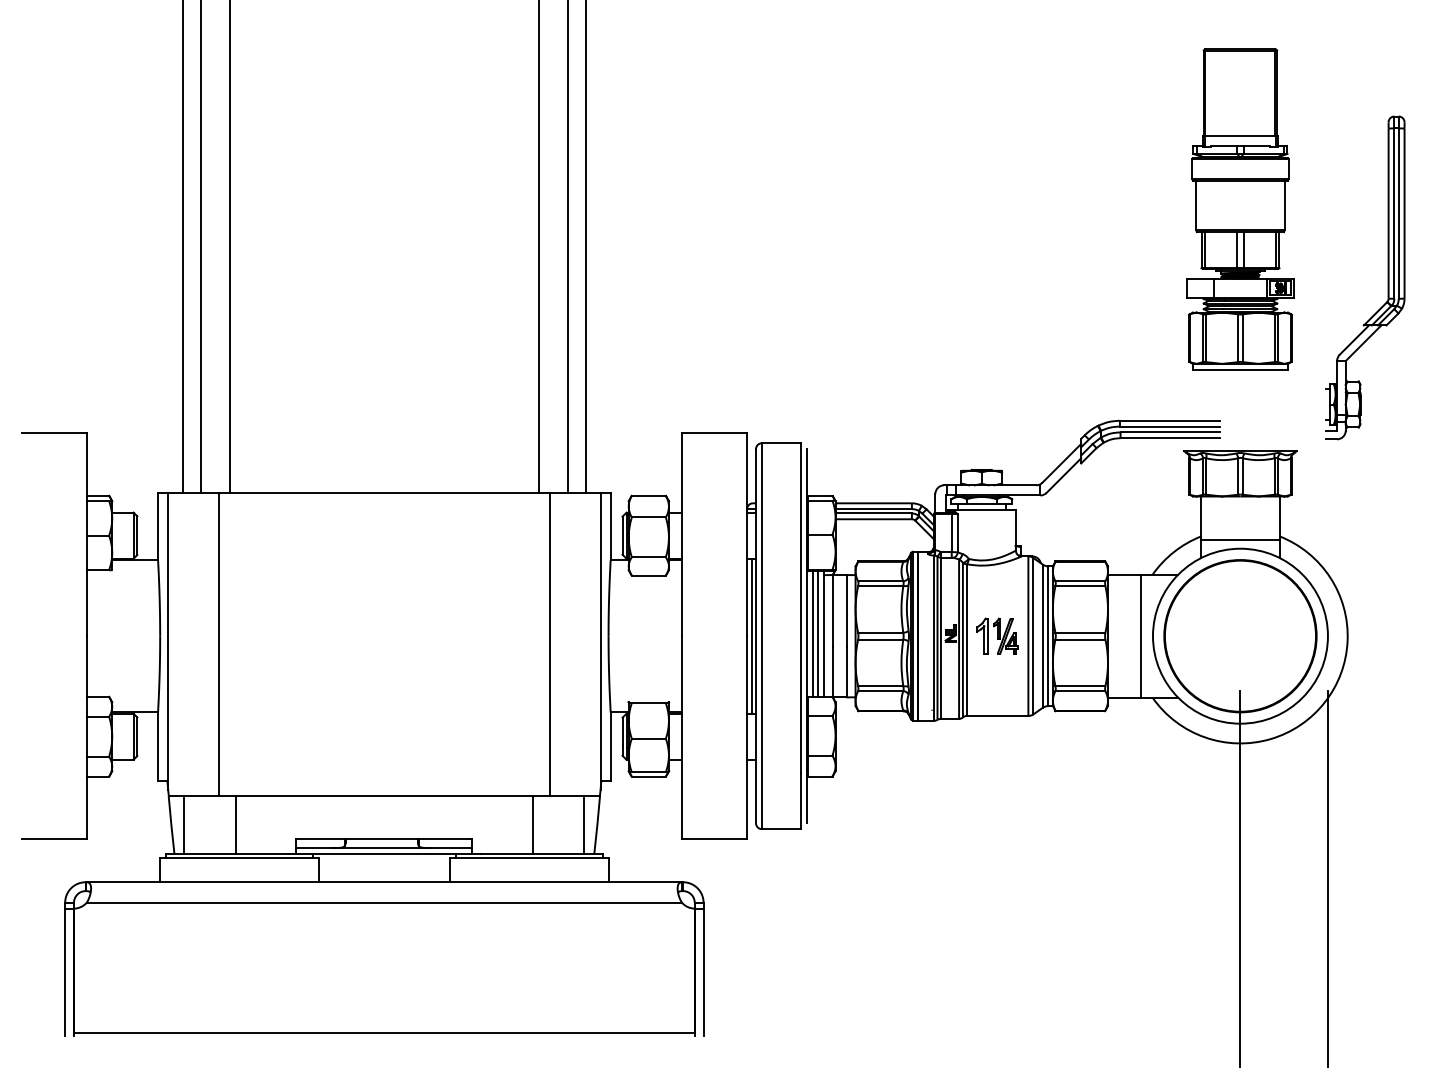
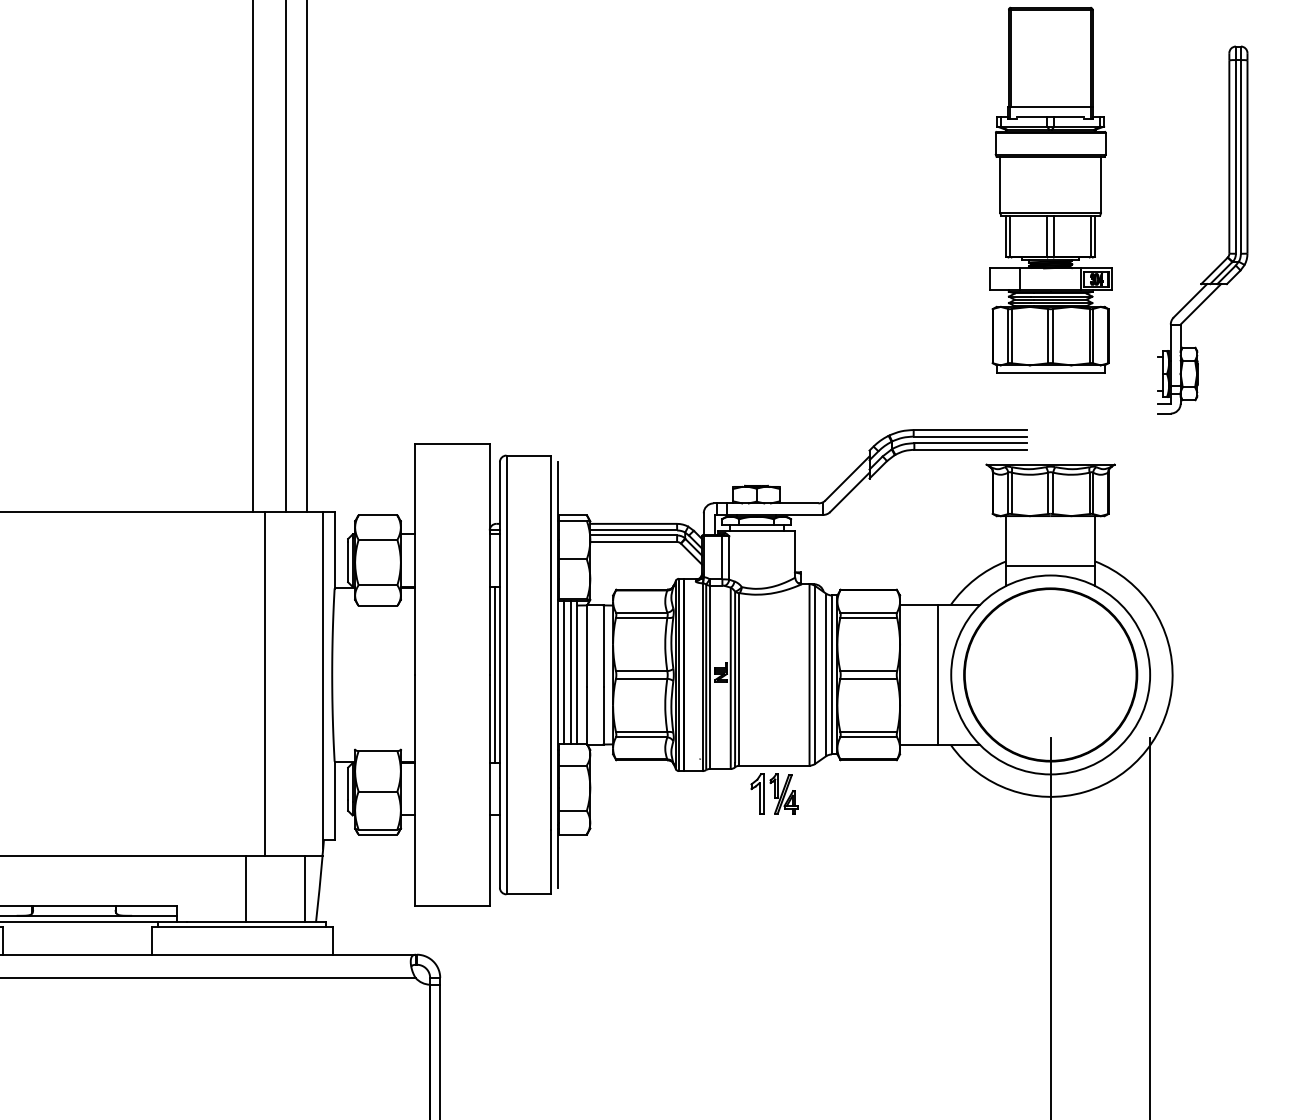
part: (1387, 277) -> (1228, 229), moved
part: (997, 635) -> (774, 793), moved

